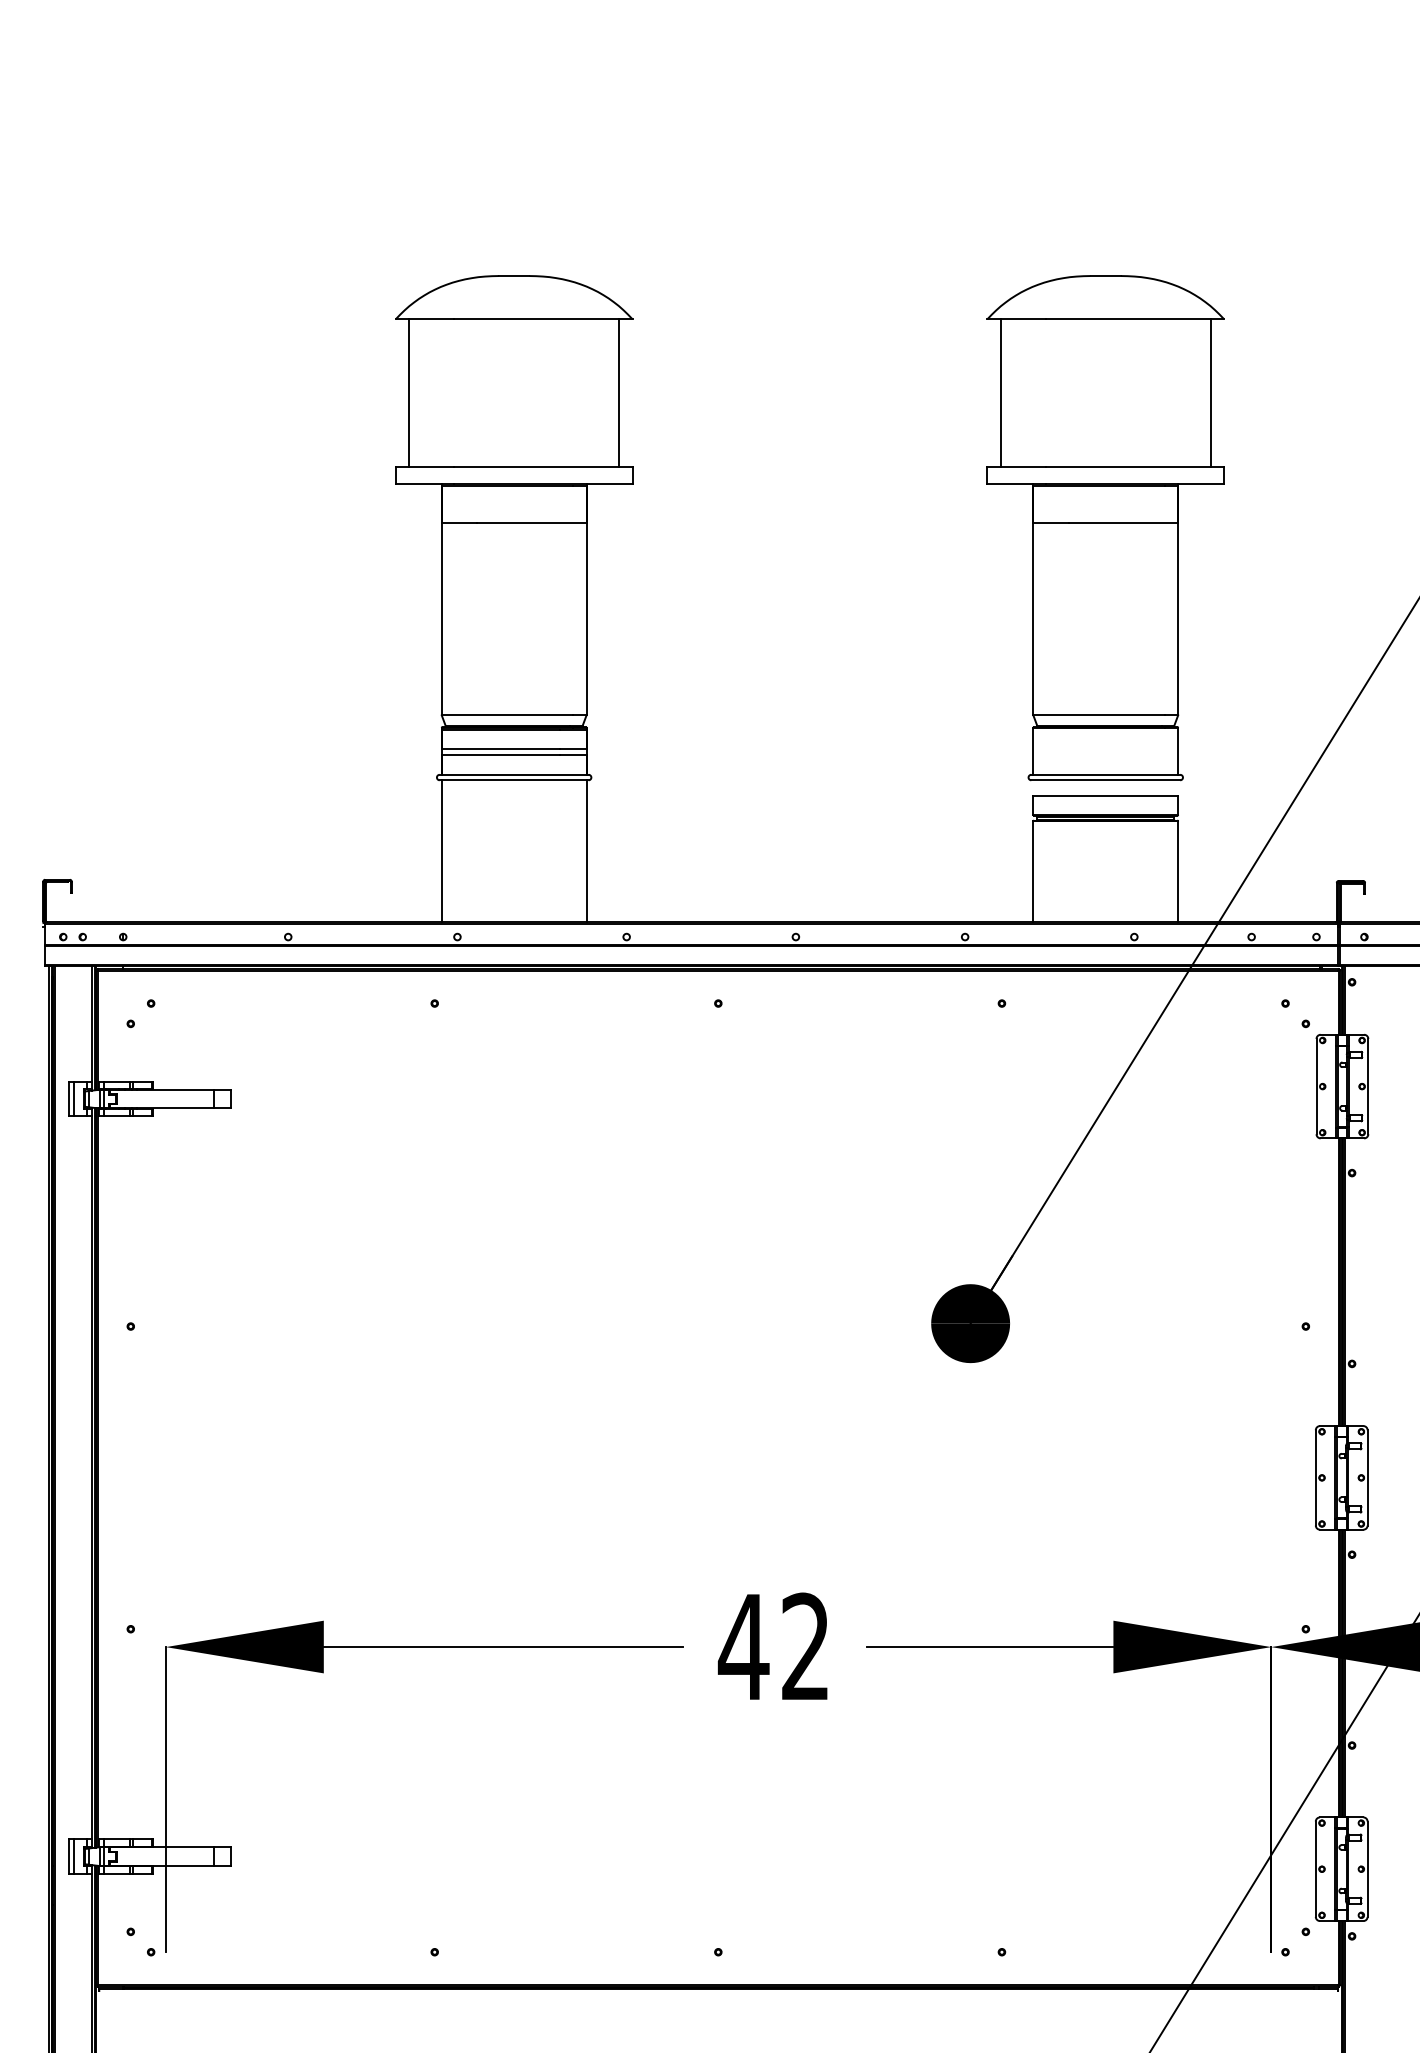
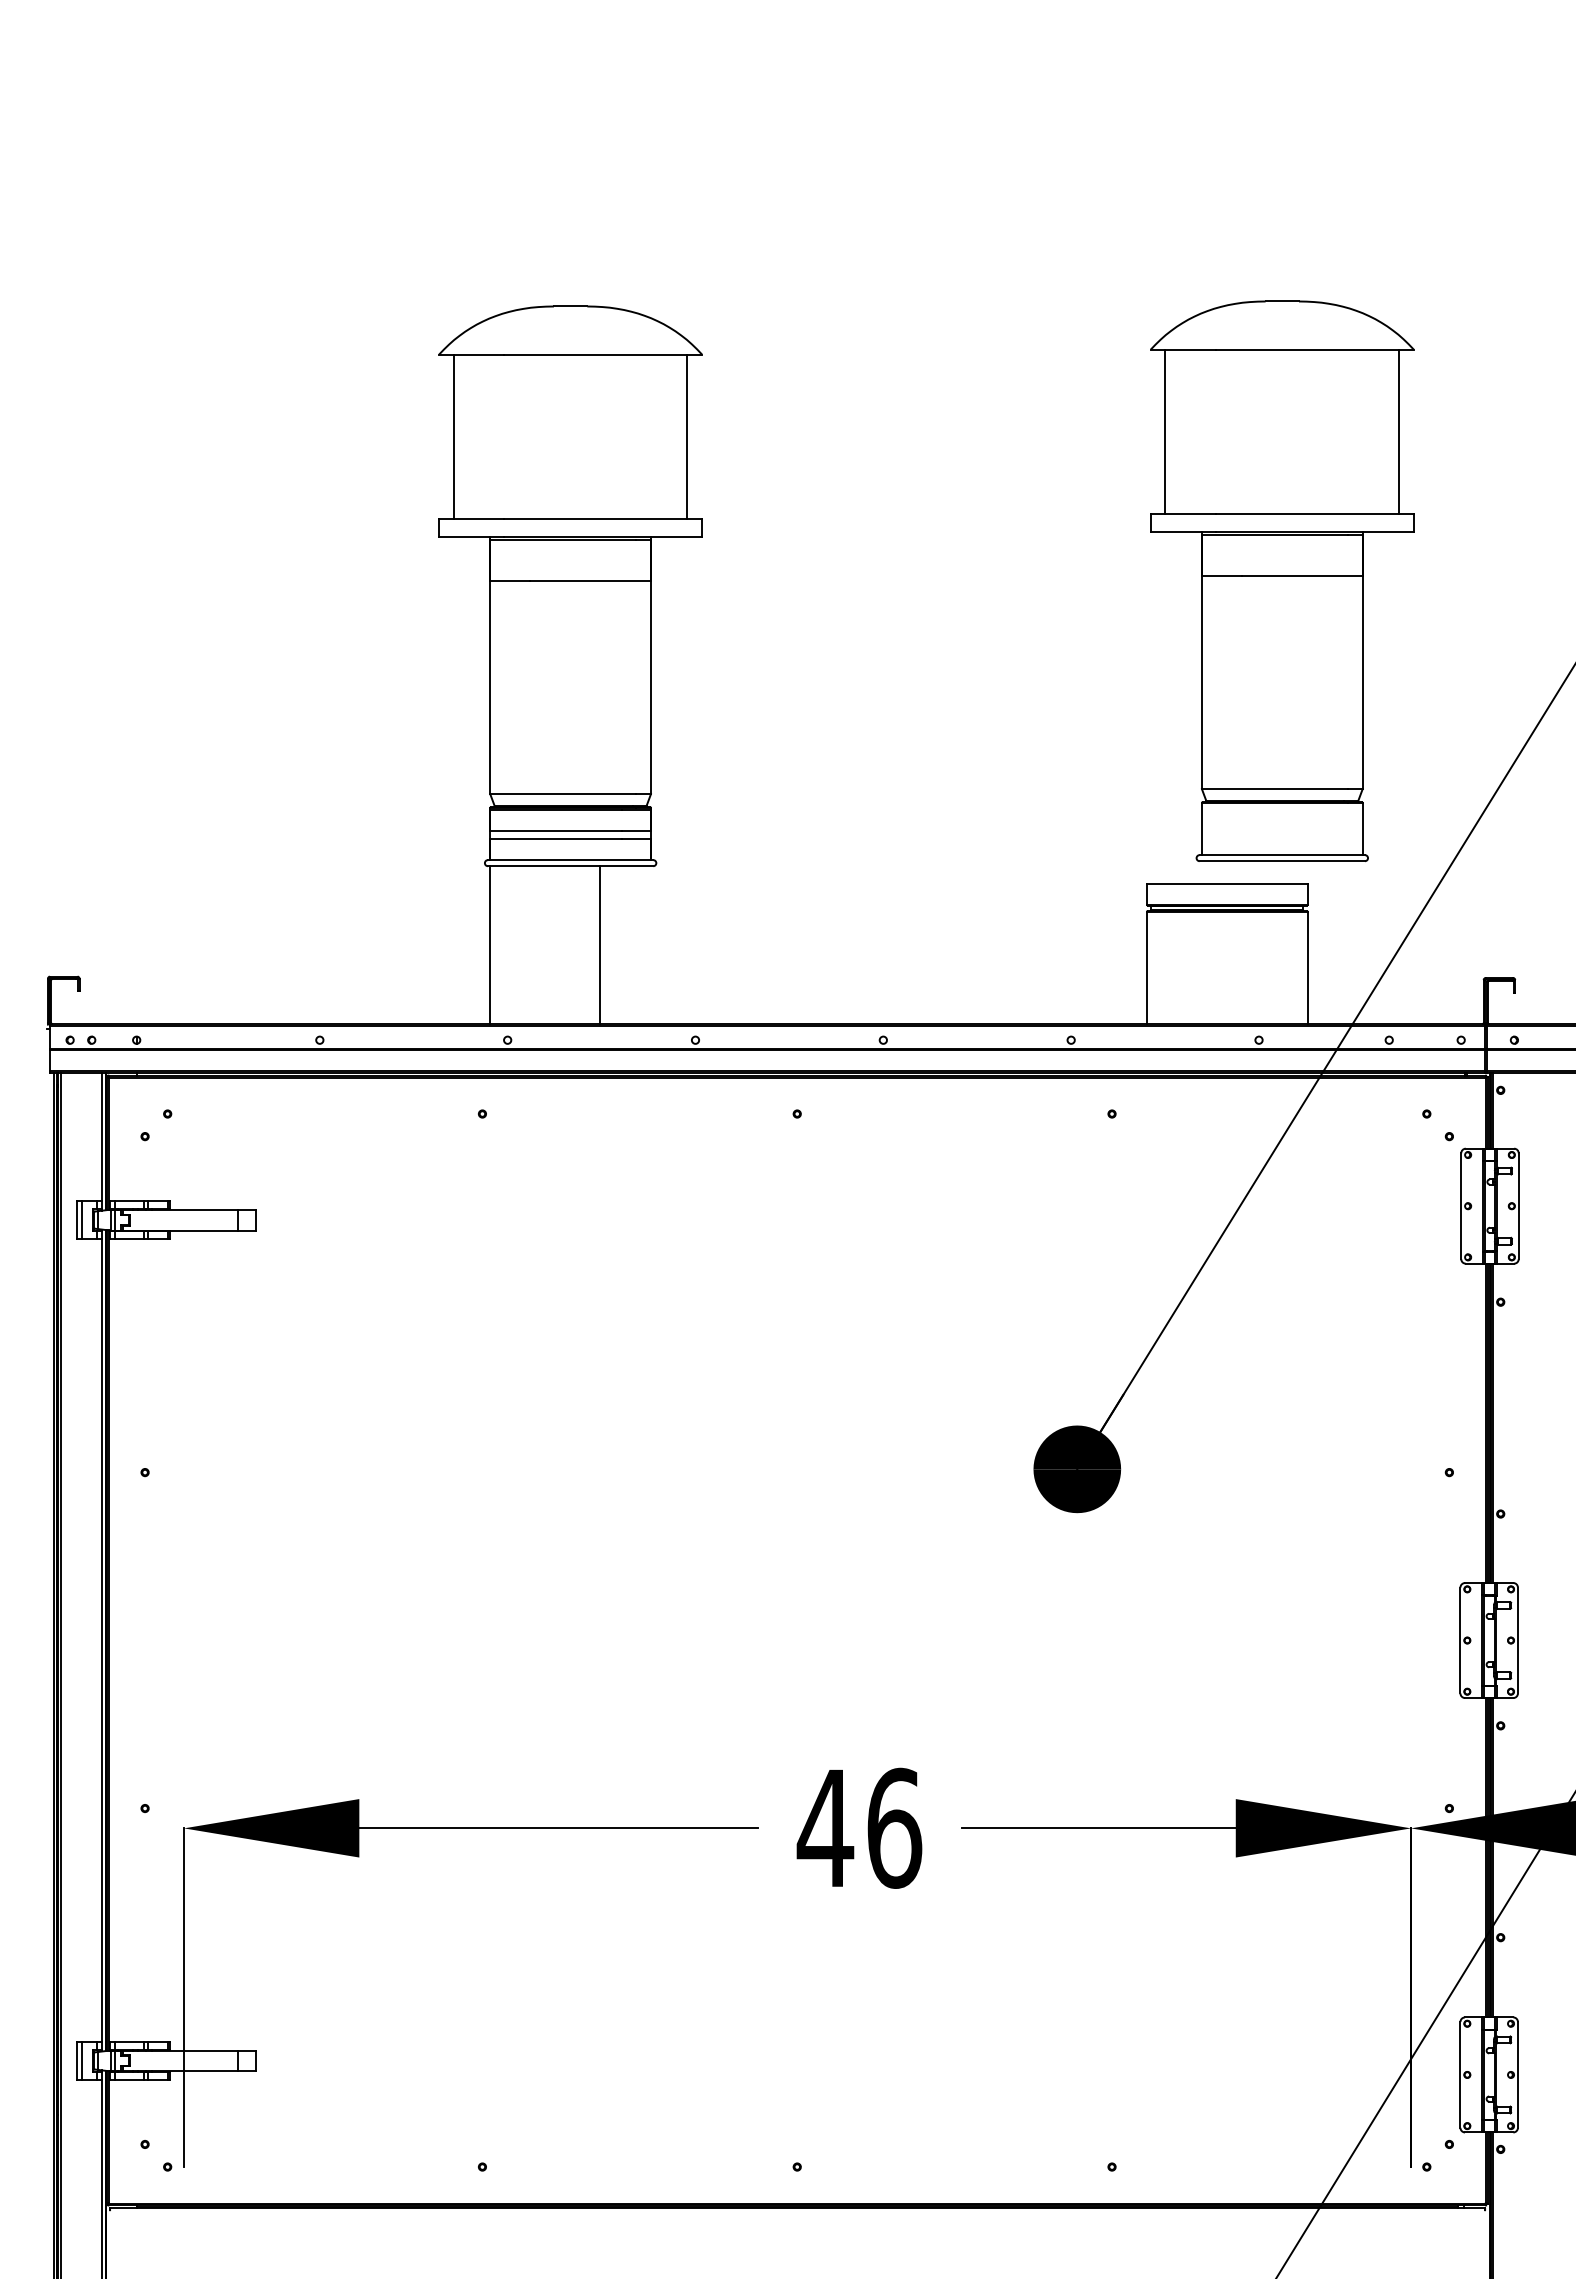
part: (1105, 528) -> (1282, 581), moved
line: (586, 850) -> (599, 944), moved
text: (805, 1646) -> (894, 1827), 42 -> 46

